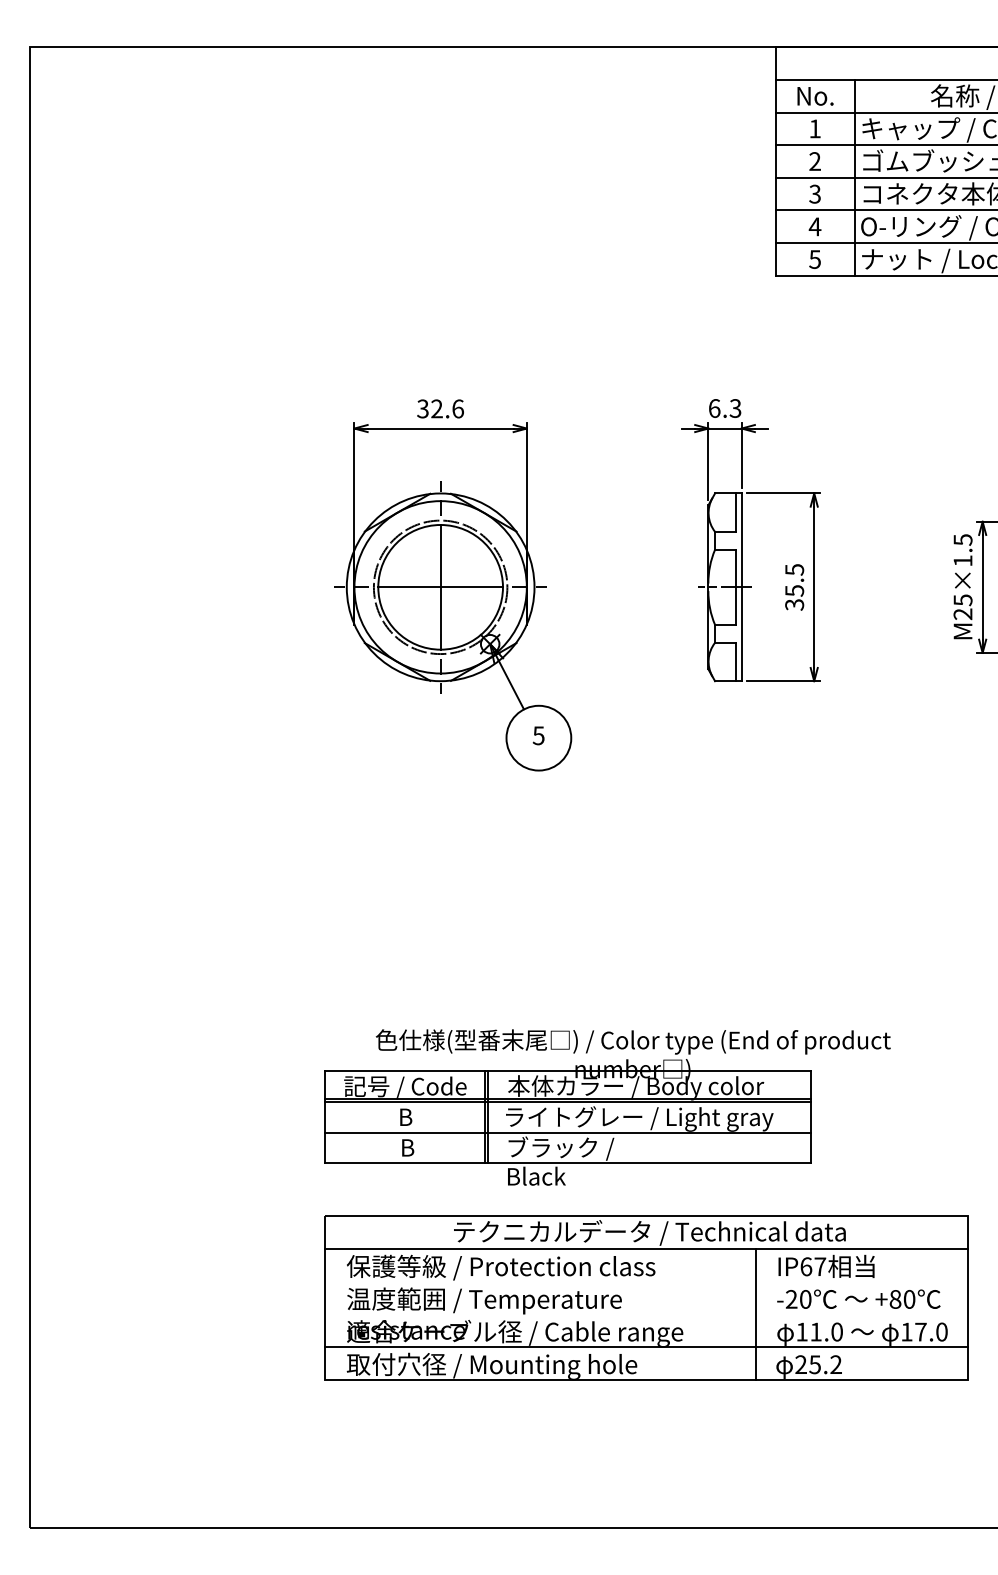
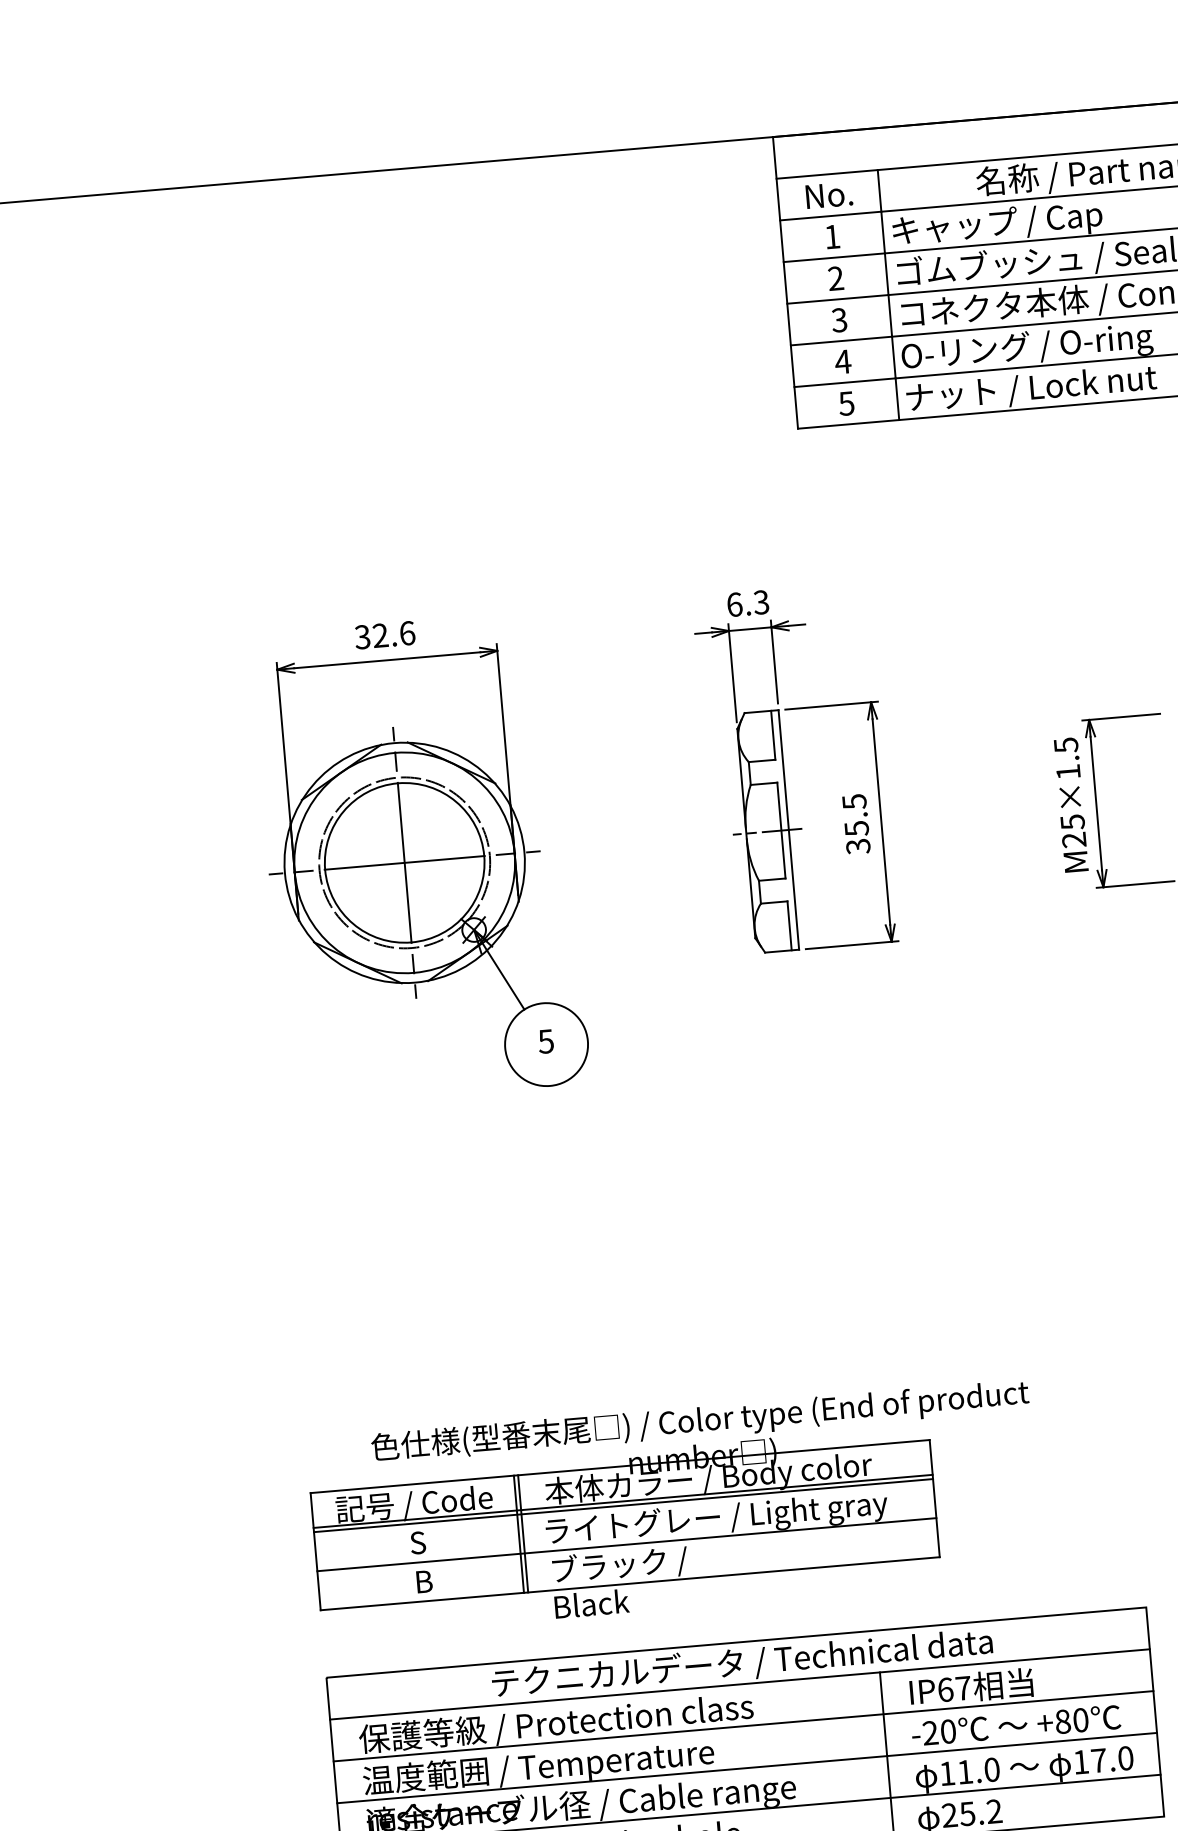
text: (406, 1117) -> (419, 1543), B -> S
line: (646, 1281) -> (743, 1726), added
line: (646, 1314) -> (746, 1768), added

